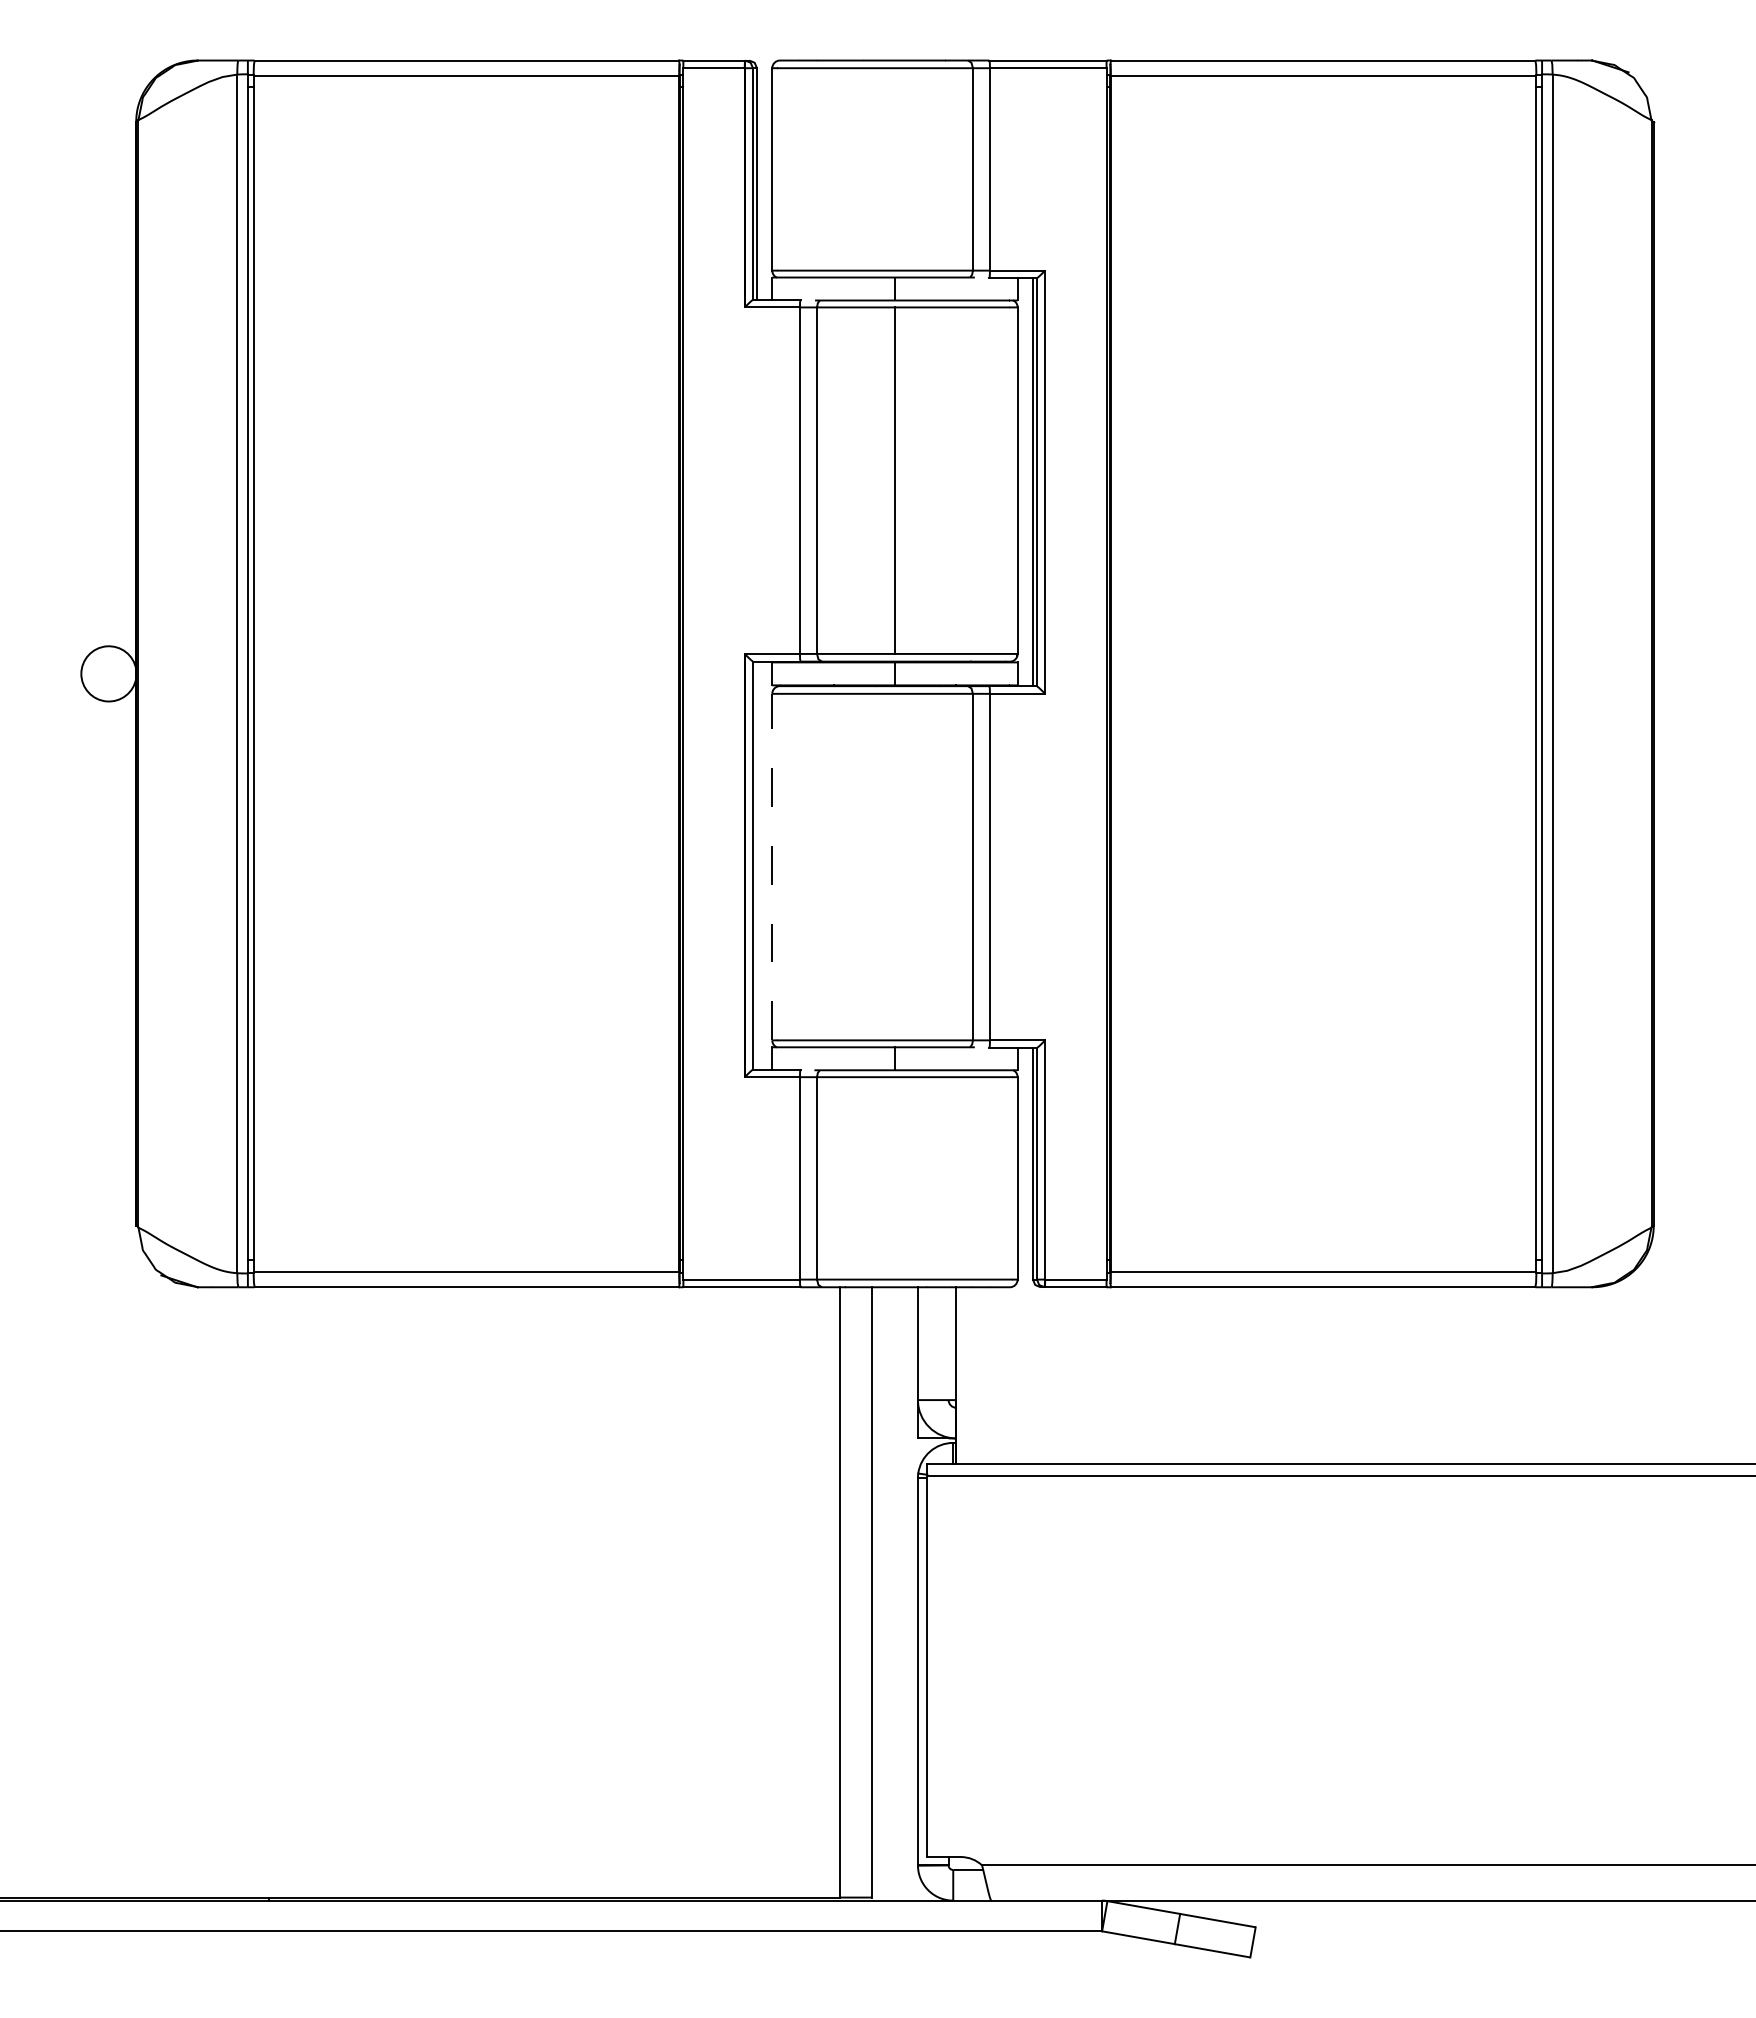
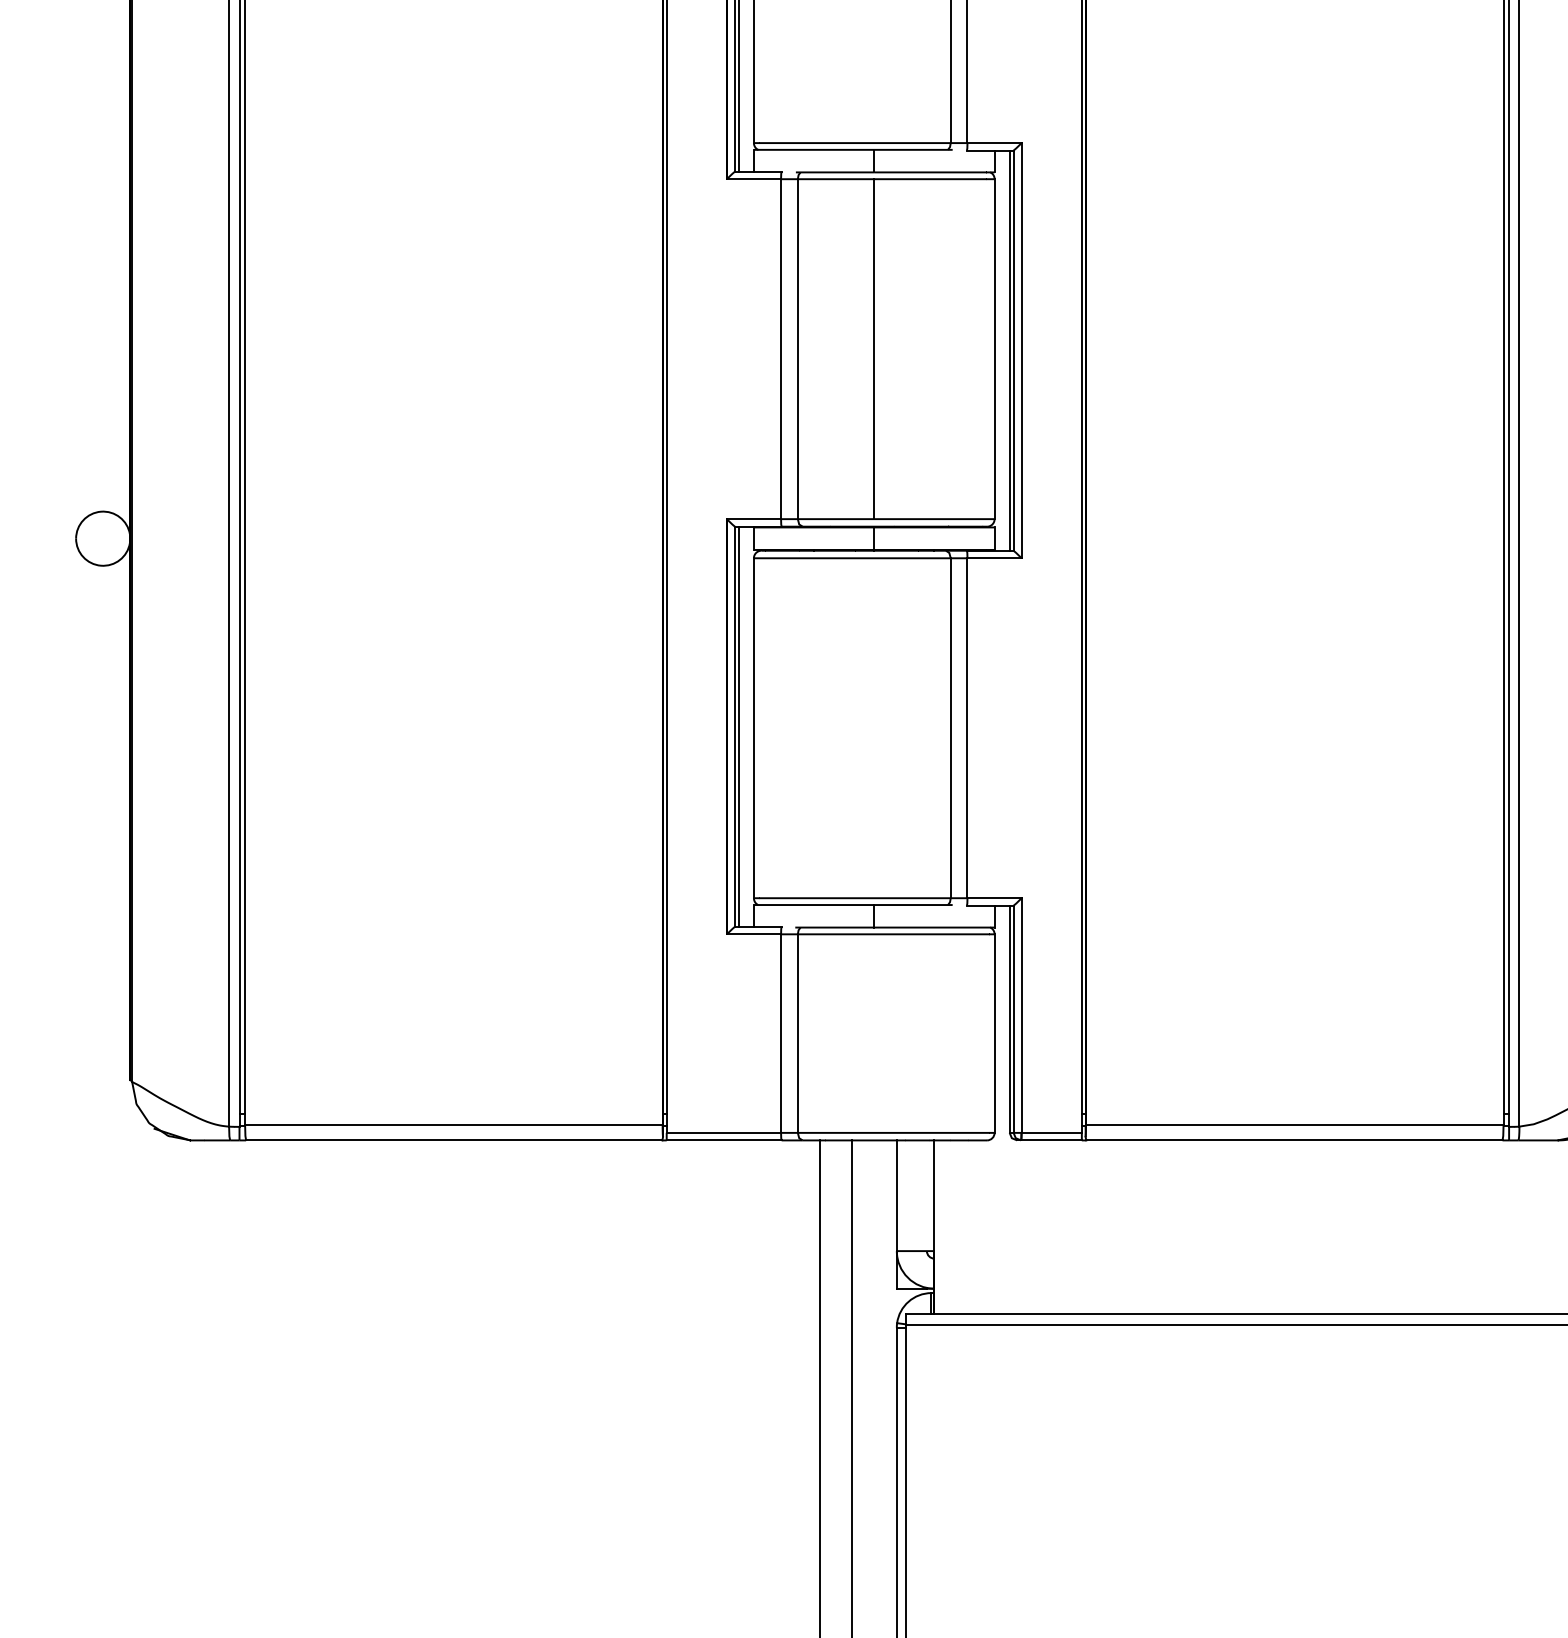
line: (756, 865) -> (738, 726), added
line: (772, 866) -> (754, 727), dashed -> solid

